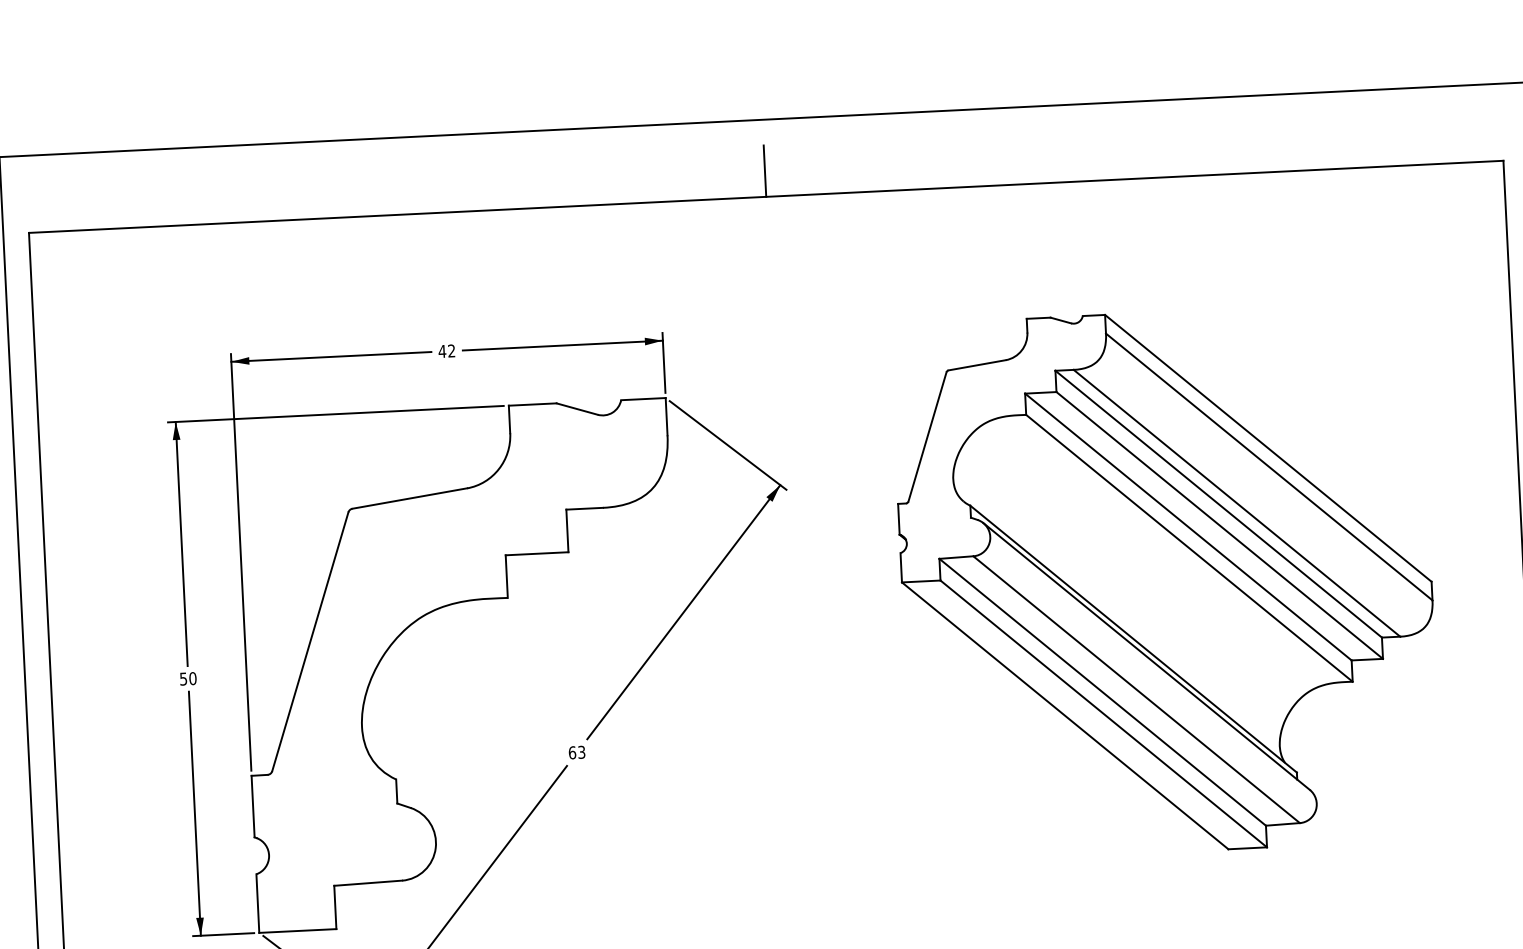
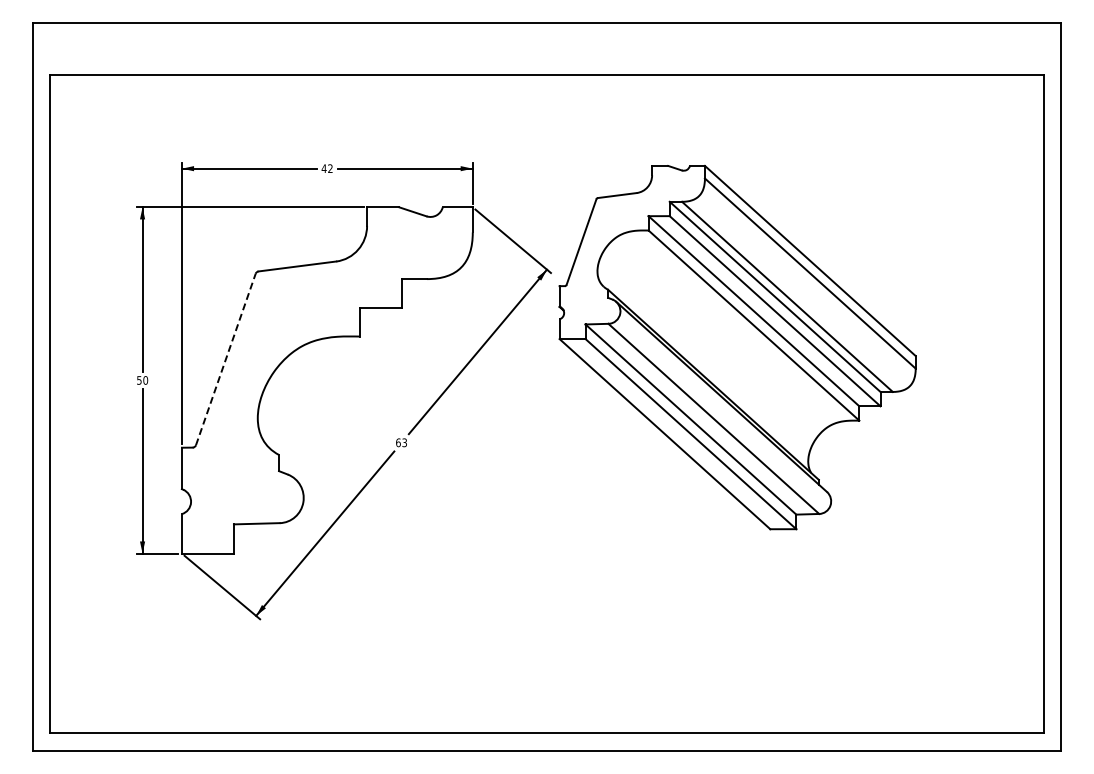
line: (765, 170) -> (547, 57), removed
part: (1166, 582) -> (737, 347), moved
line: (309, 641) -> (225, 359), solid -> dashed

